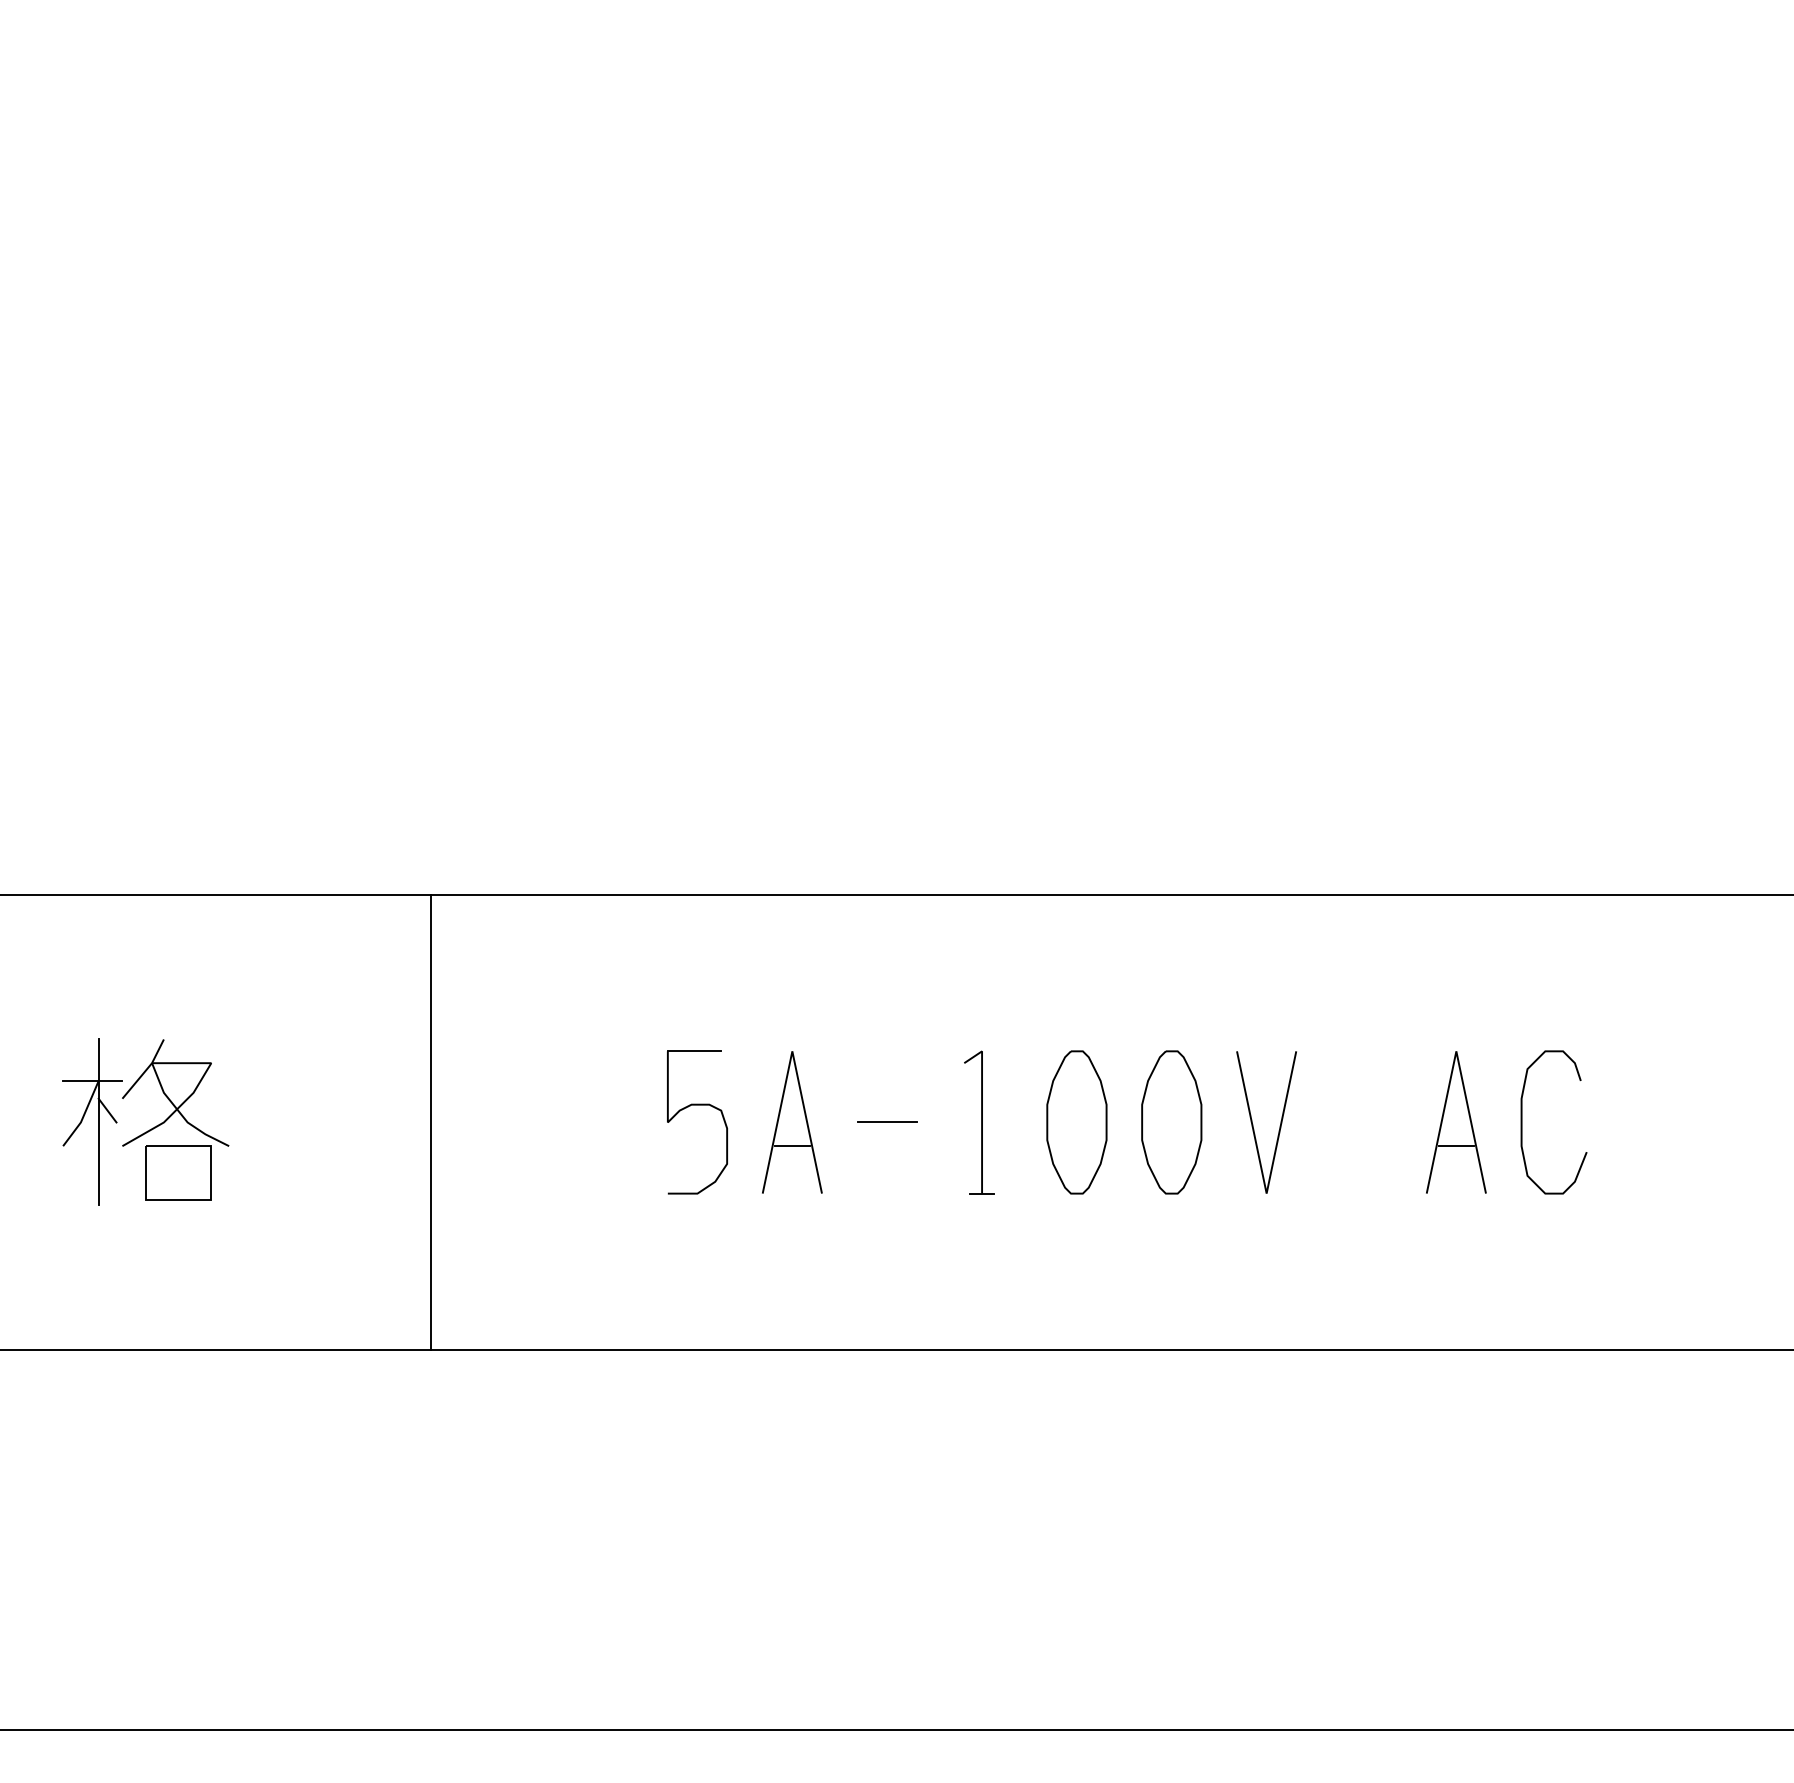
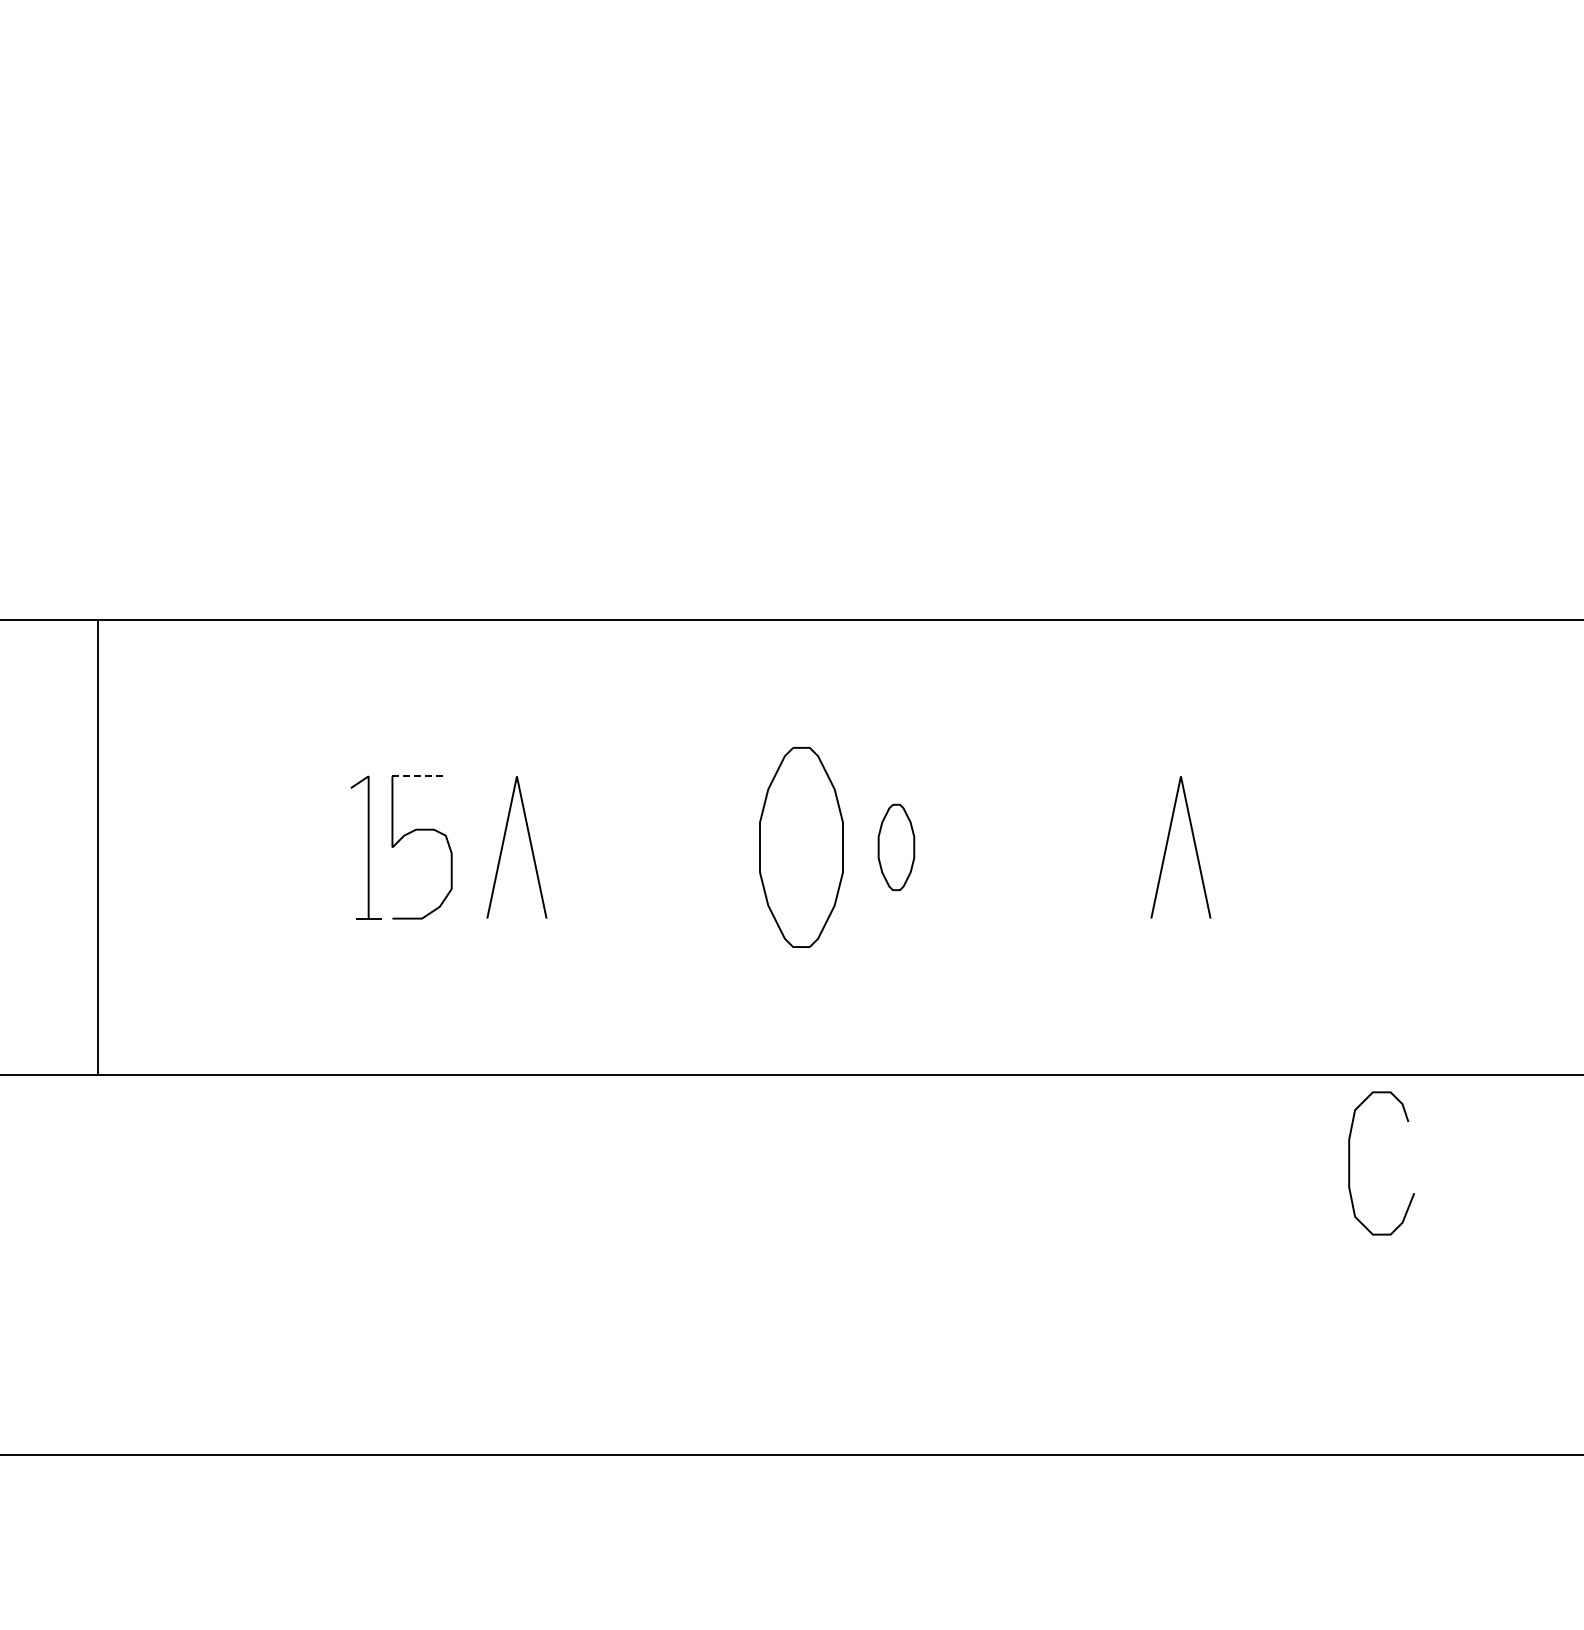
line: (694, 1051) -> (419, 776), solid -> dashed
line: (430, 1122) -> (98, 847), moved
line: (886, 1122) -> (611, 847), removed
part: (979, 1122) -> (366, 847), moved
part: (1076, 1122) -> (801, 847), size x1.4
part: (1171, 1122) -> (896, 847), size x0.6
curve: (1522, 1122) -> (1350, 1163), moved
line: (1253, 1124) -> (978, 849), removed
line: (792, 1146) -> (517, 871), removed
line: (1456, 1146) -> (1181, 871), removed

